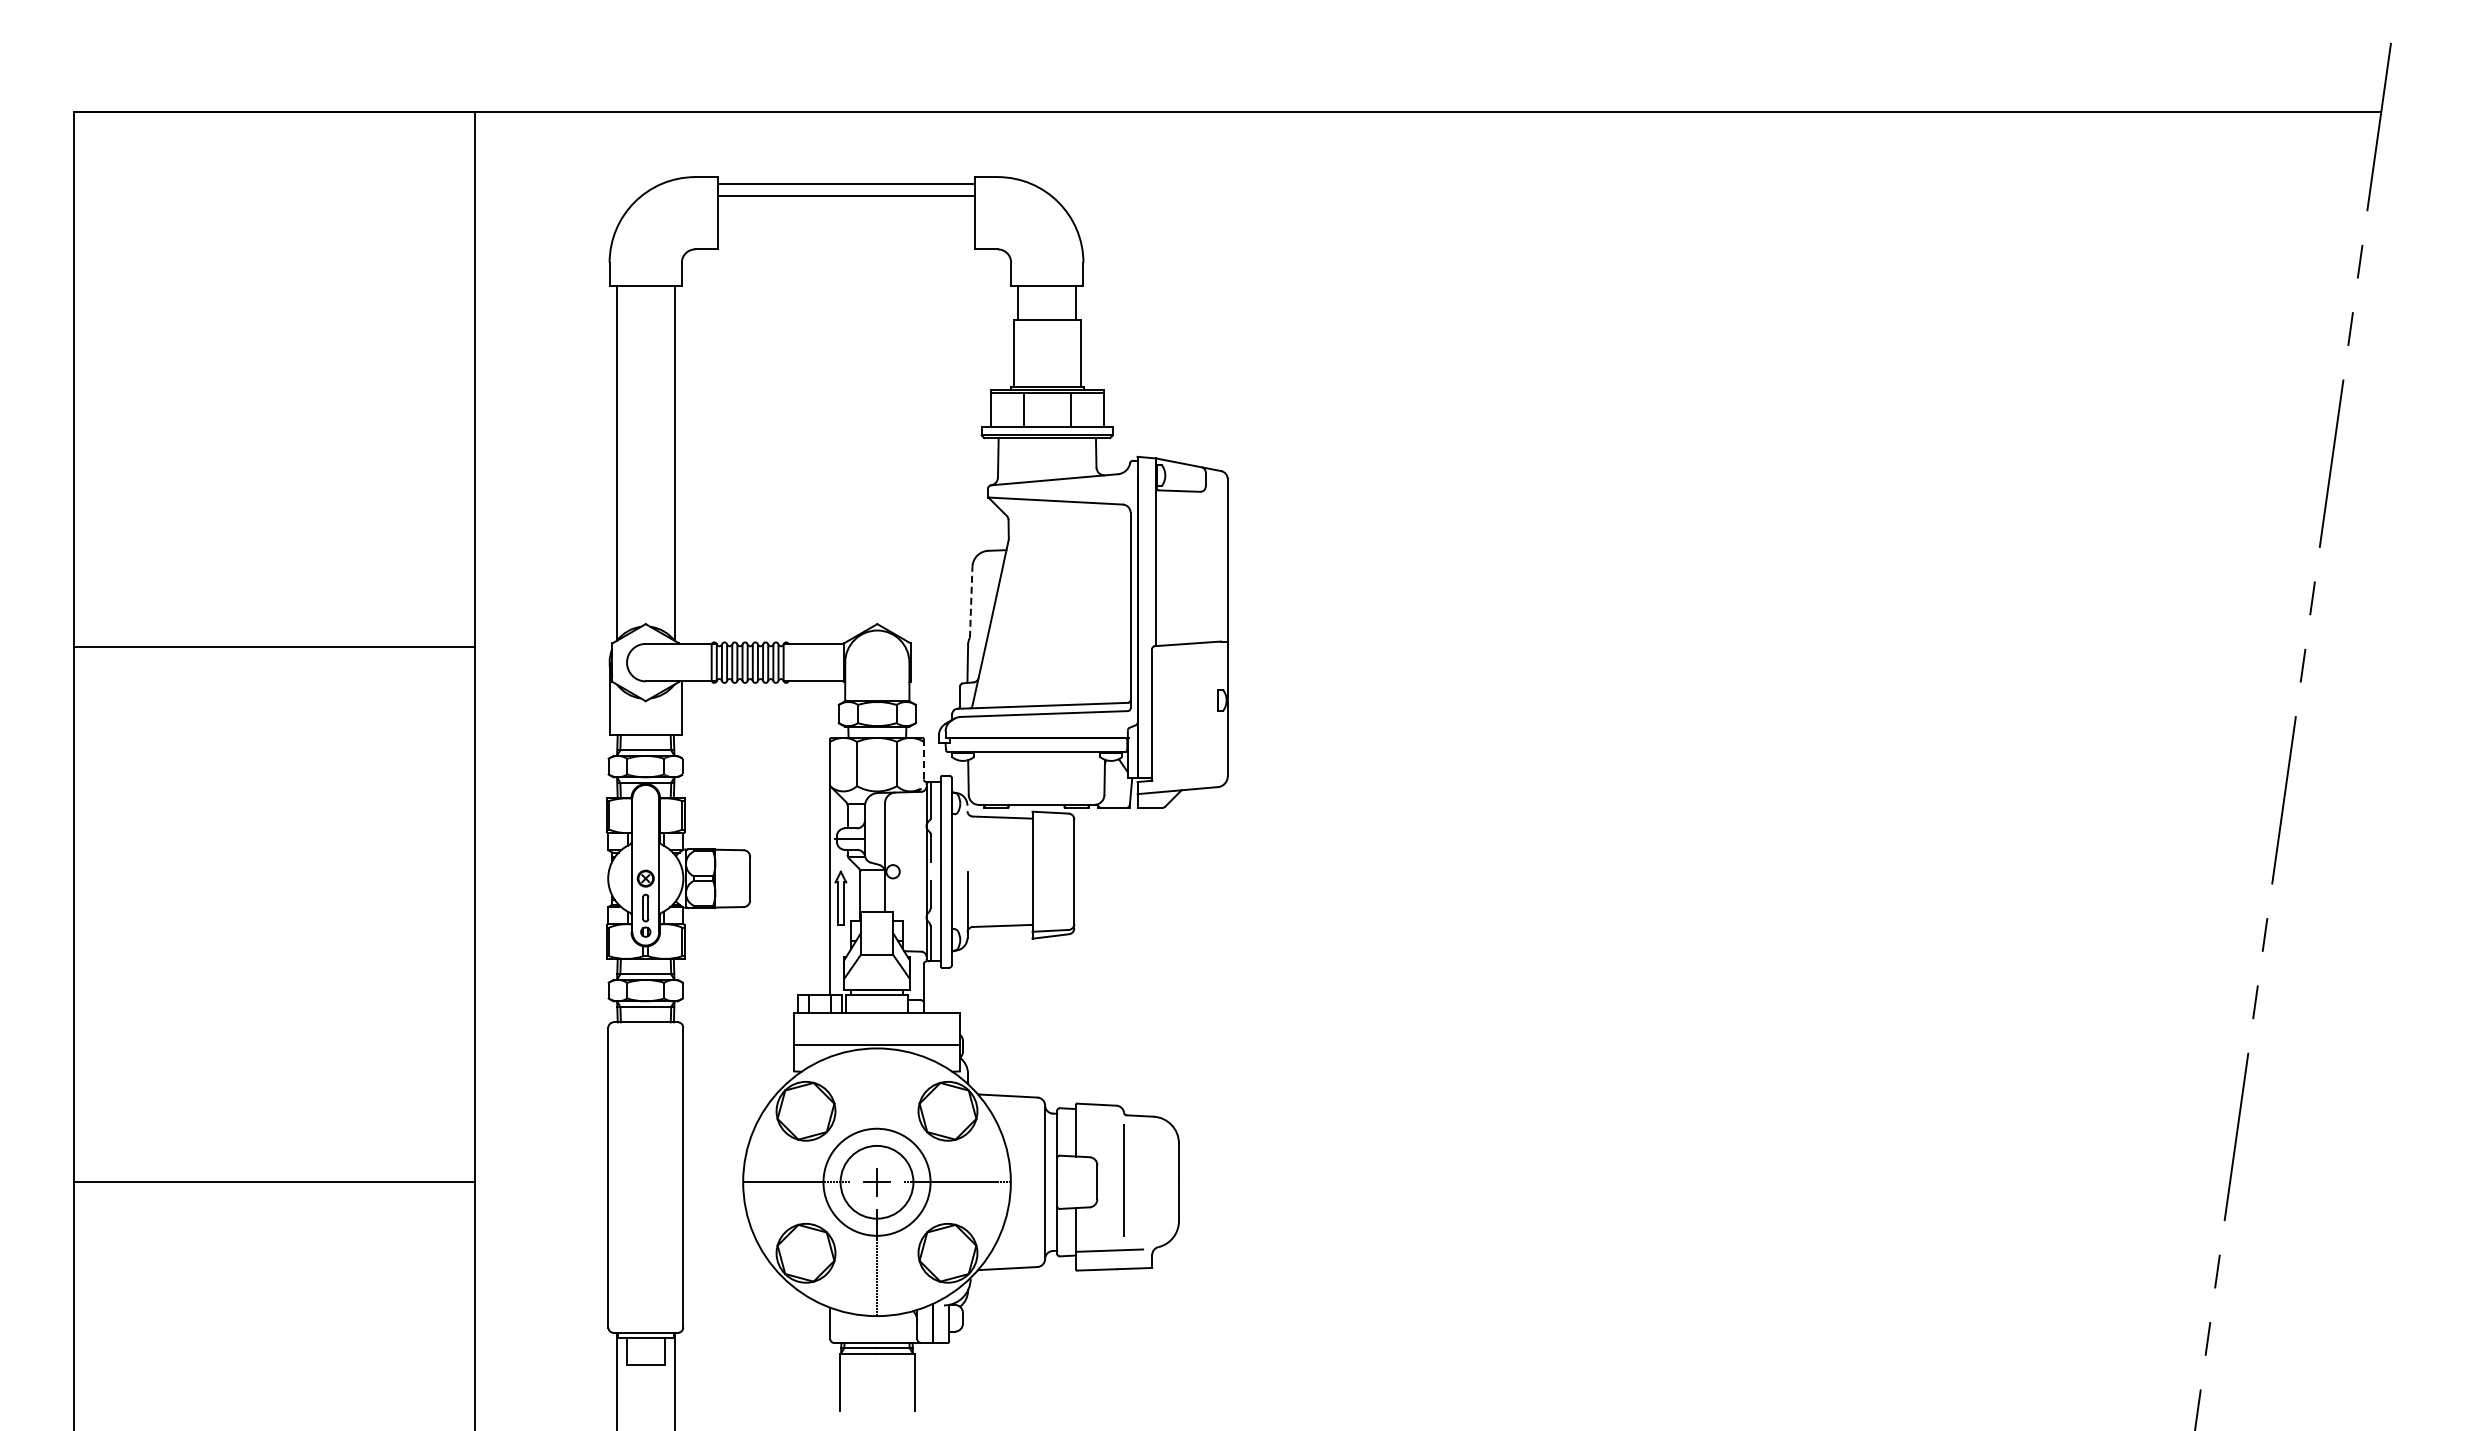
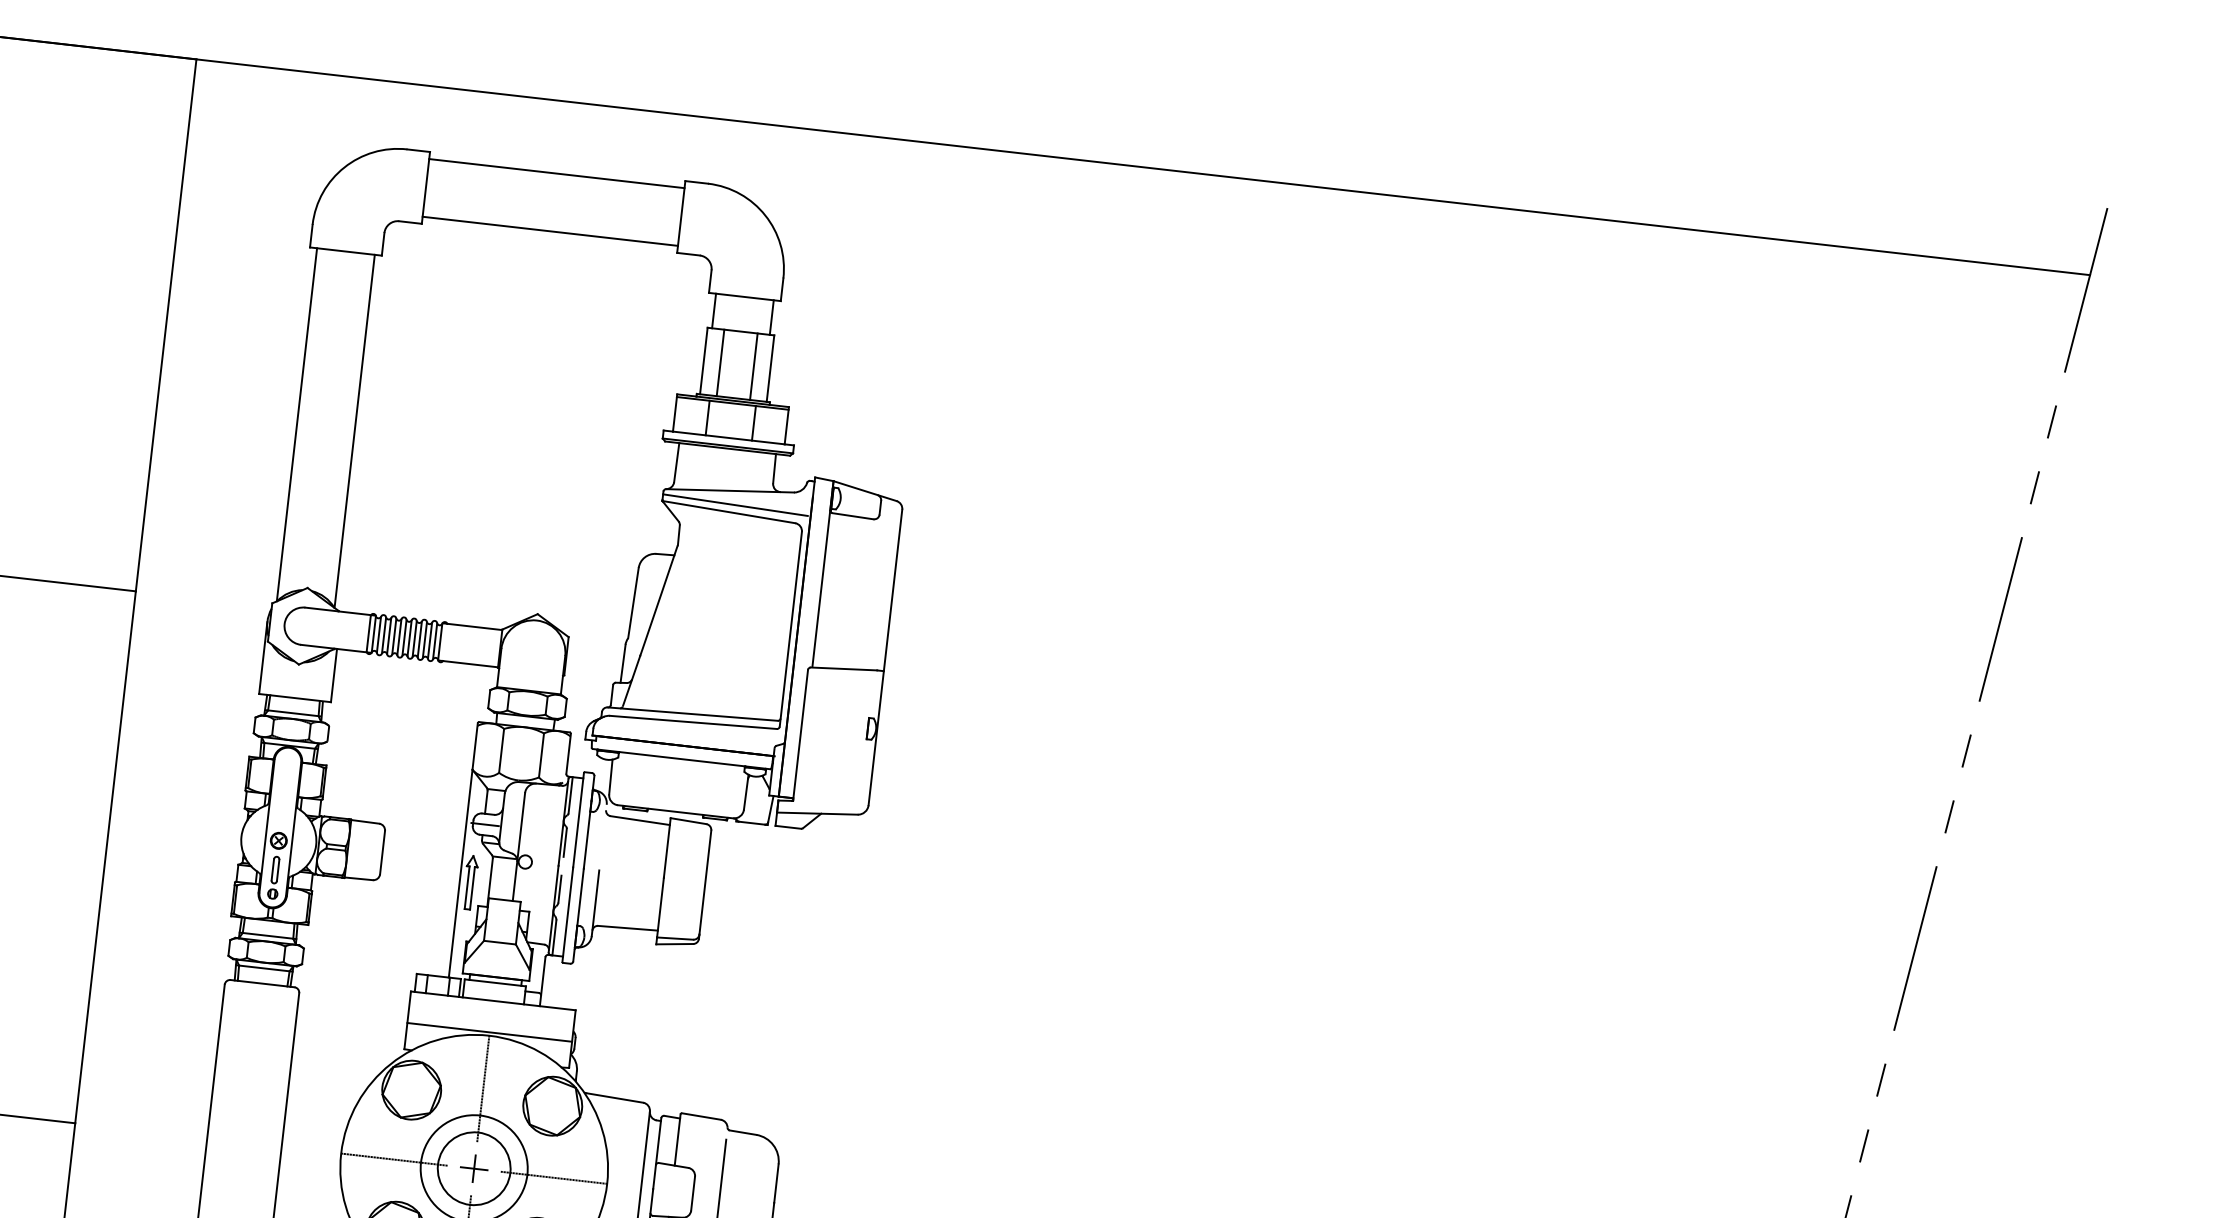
line: (846, 196) -> (550, 231), moved
line: (1030, 353) -> (720, 362), added
line: (1064, 353) -> (754, 366), added
line: (1061, 492) -> (735, 504), added
line: (971, 602) -> (633, 603), dashed -> solid
line: (923, 758) -> (568, 752), dashed -> solid
line: (877, 1101) -> (483, 1088), added

